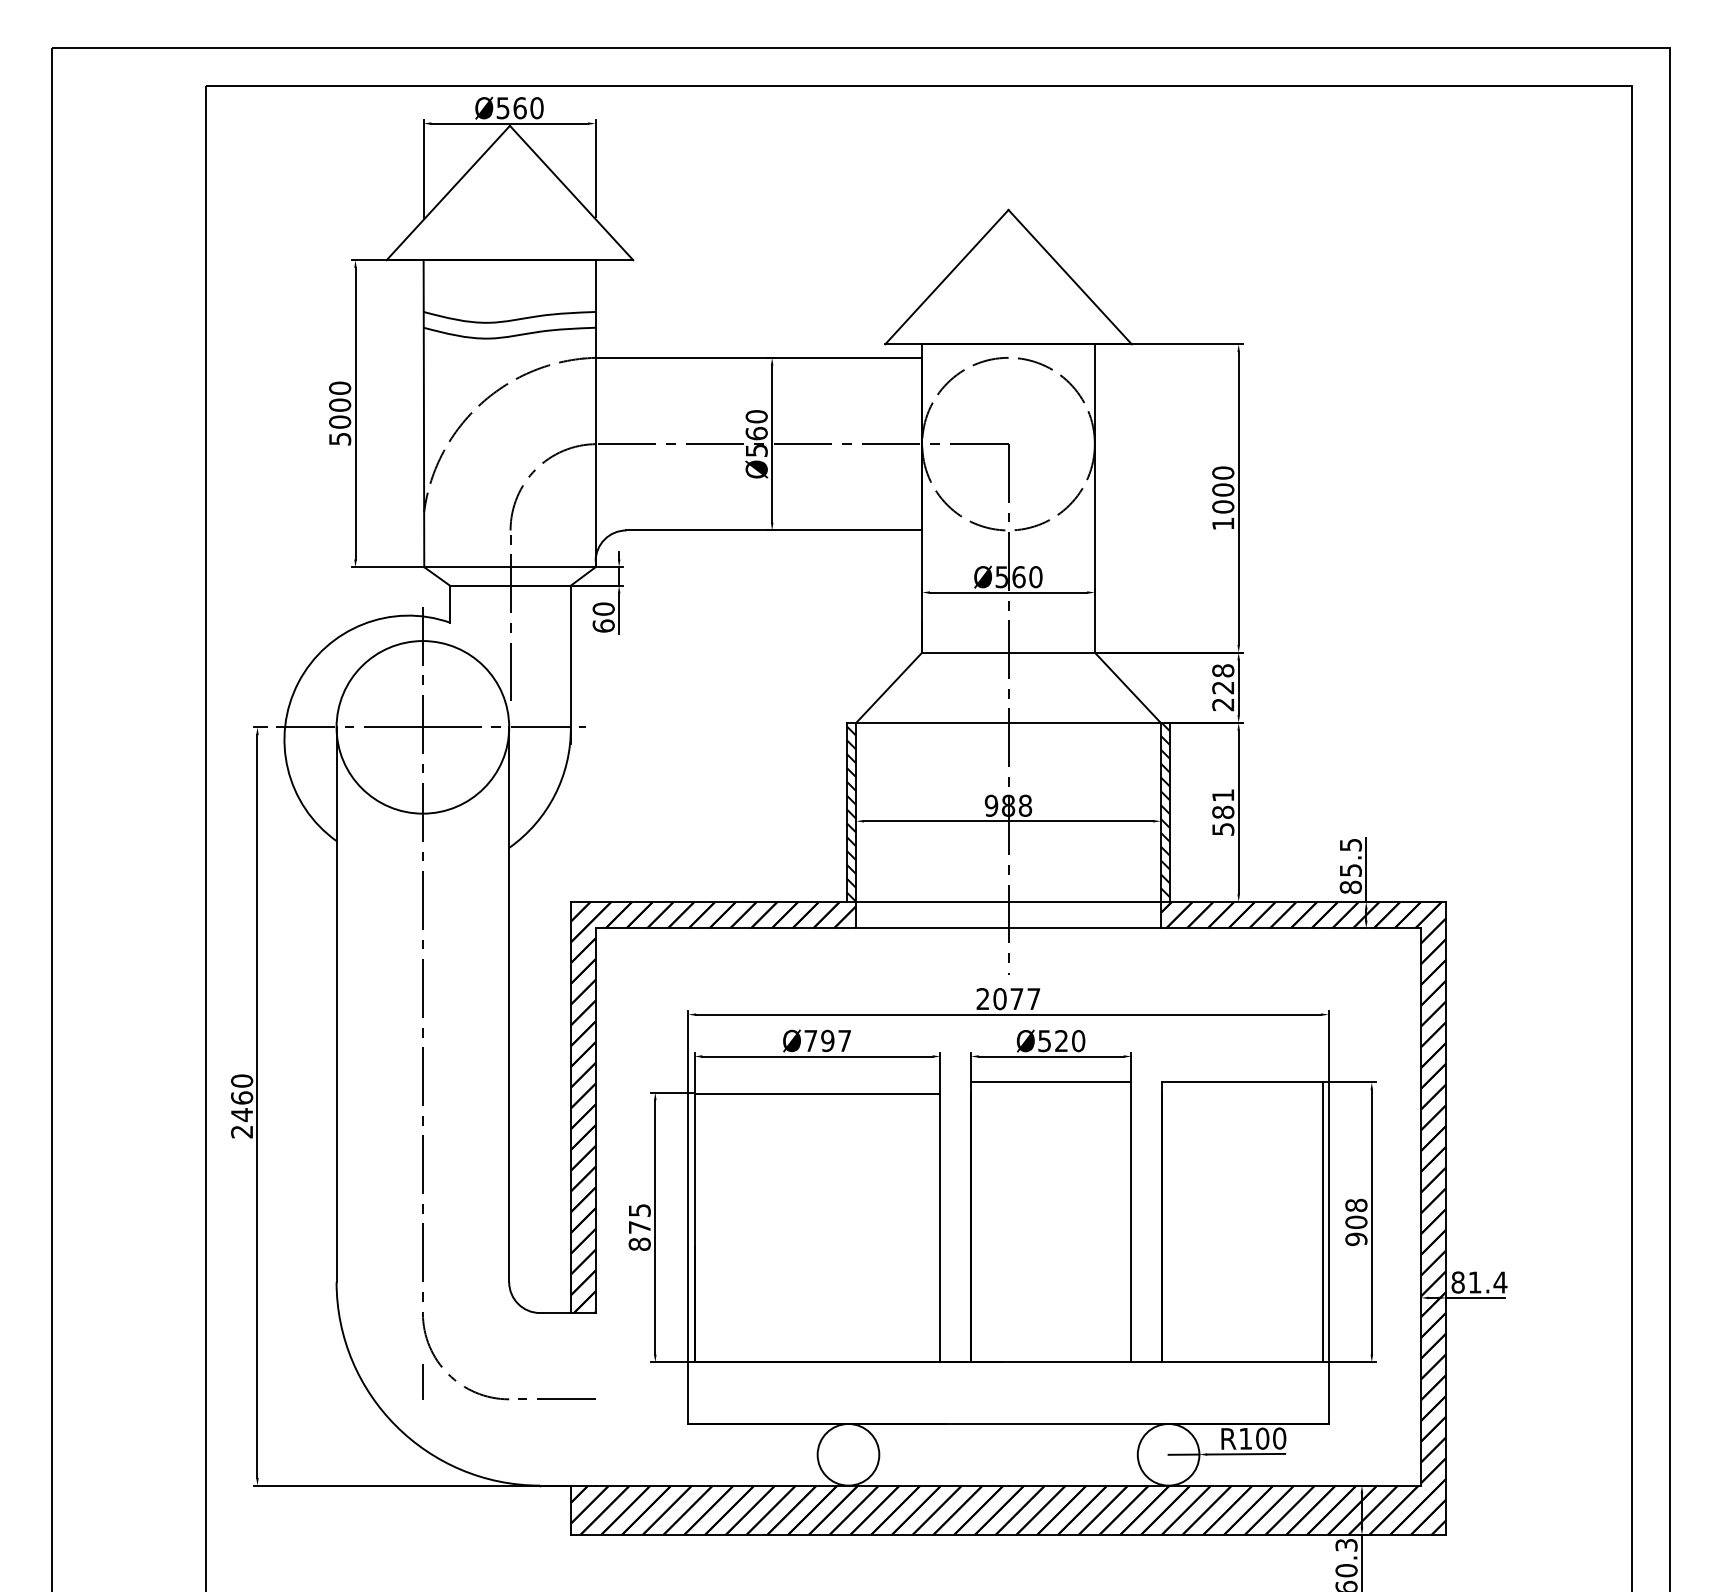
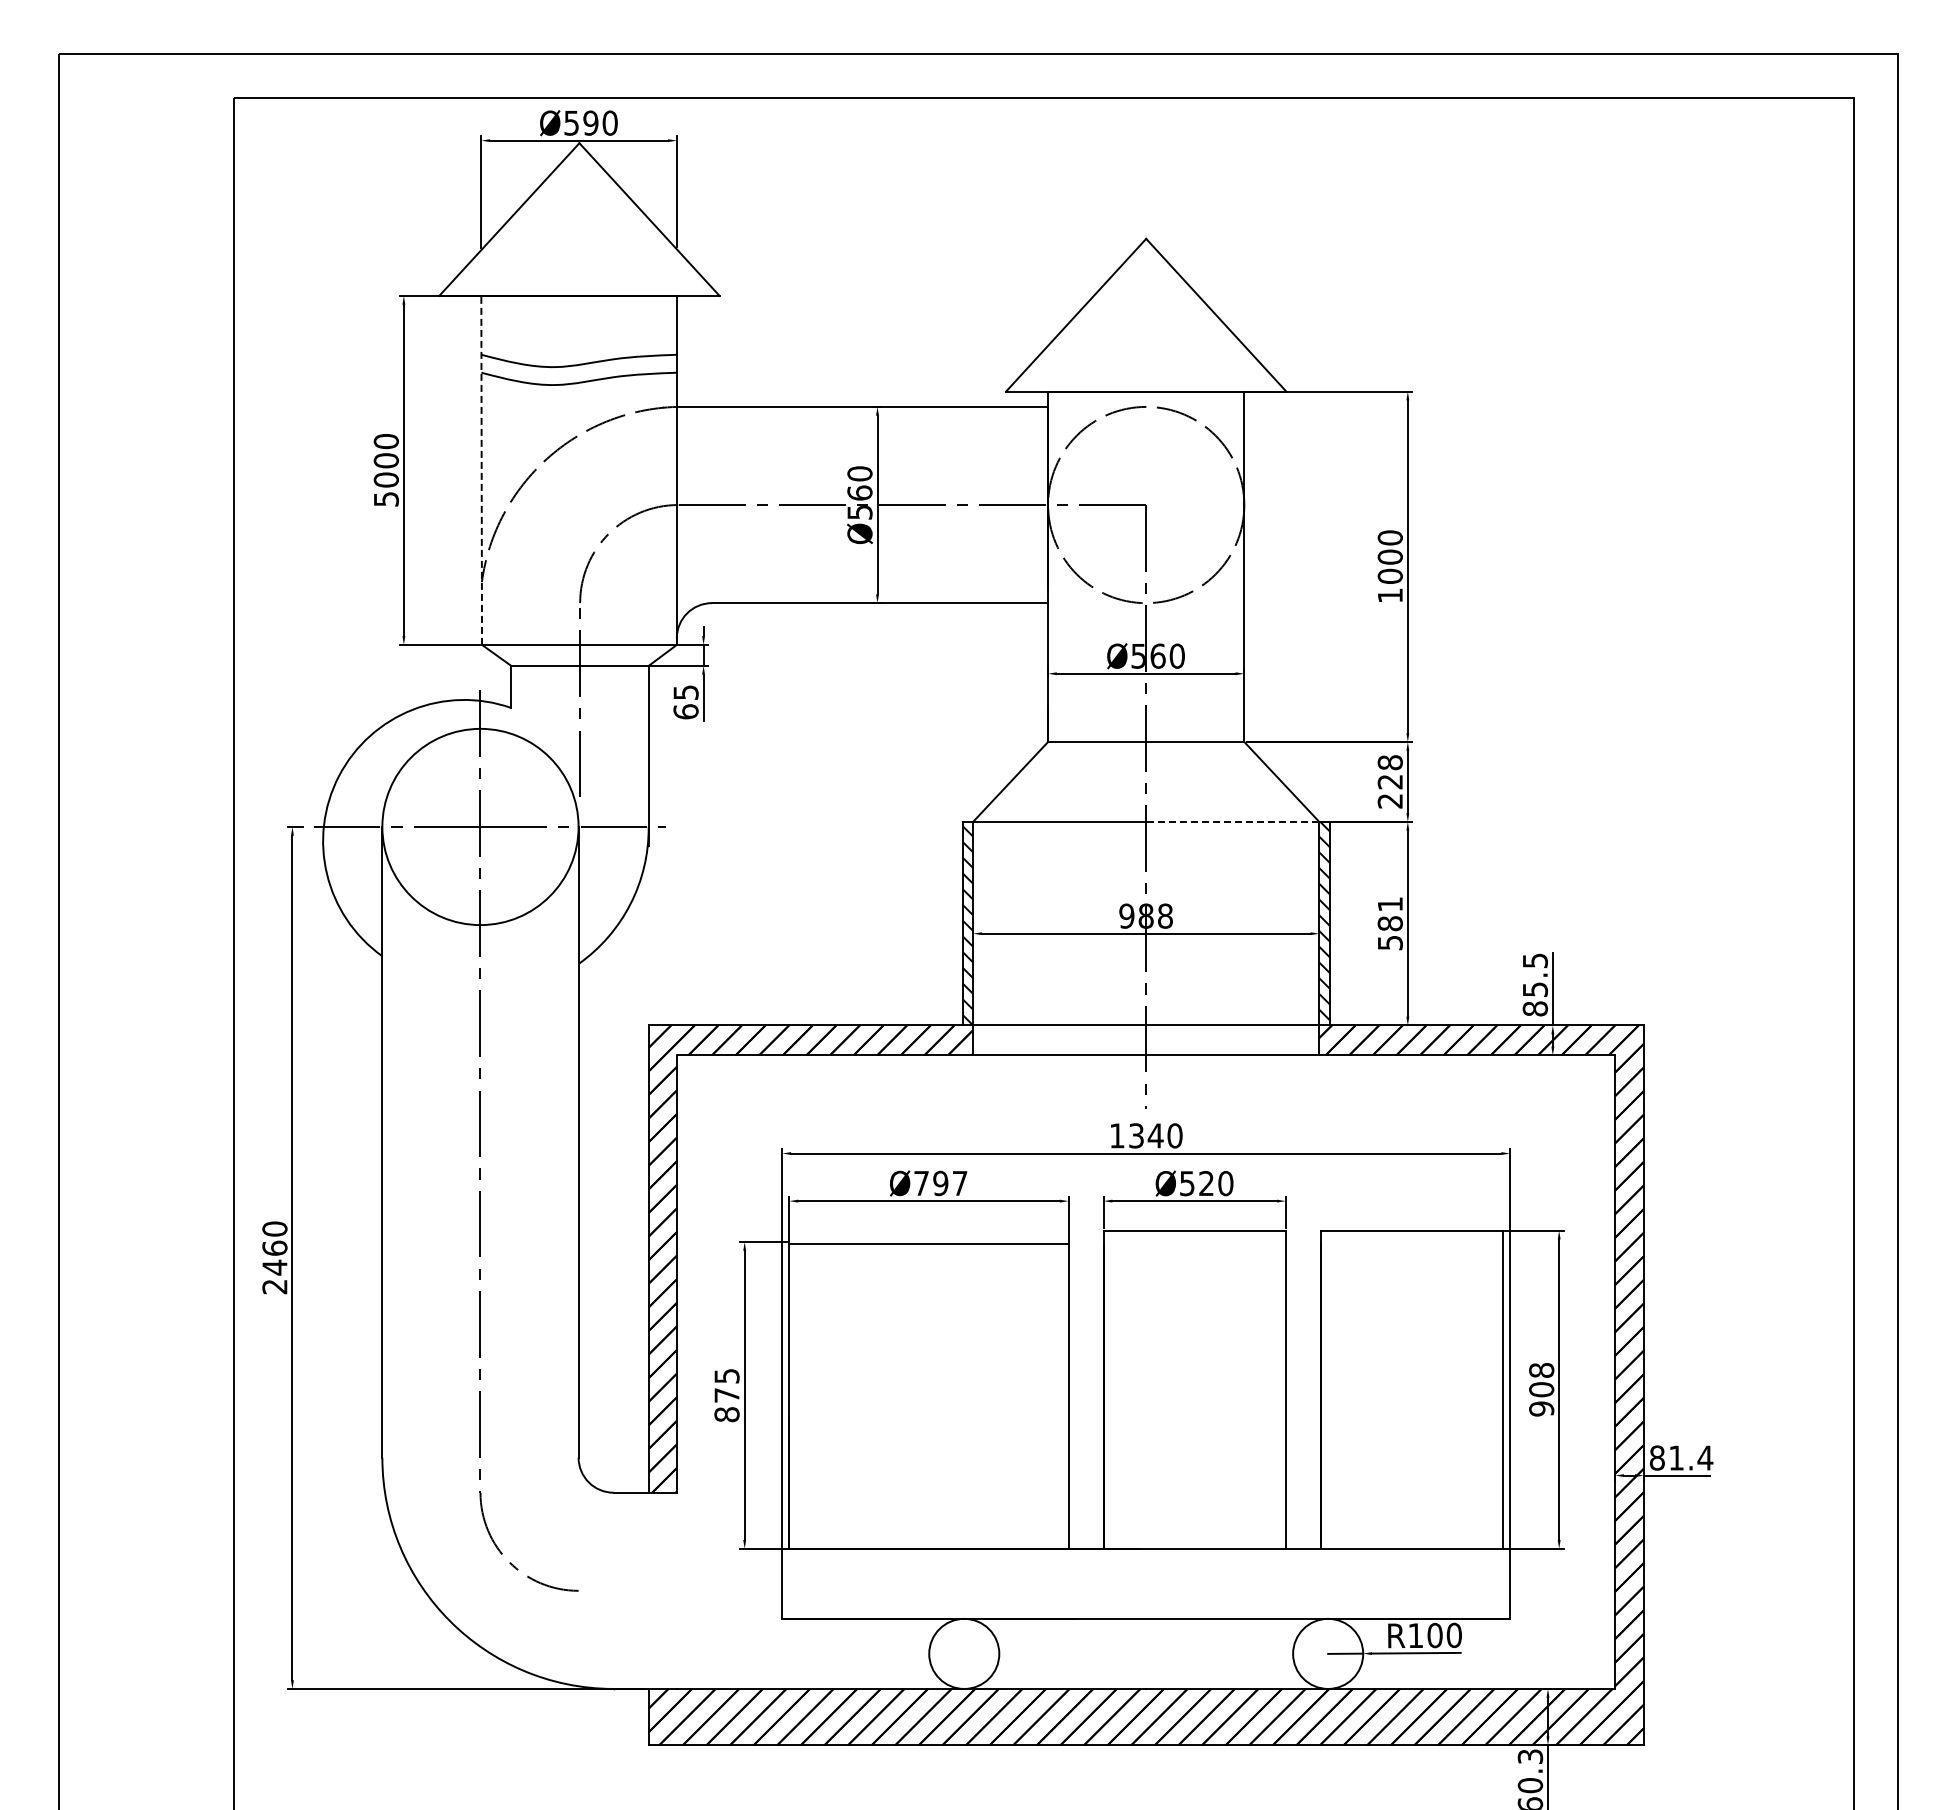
text: (519, 107) -> (590, 122), Ø560 -> Ø590
line: (423, 412) -> (481, 469), solid -> dashed
text: (603, 609) -> (685, 692), 60 -> 65
line: (1084, 722) -> (1232, 821), solid -> dashed
text: (1008, 998) -> (1146, 1135), 2077 -> 1340
line: (422, 1382) -> (479, 1571), removed
line: (556, 1399) -> (632, 1590), removed

